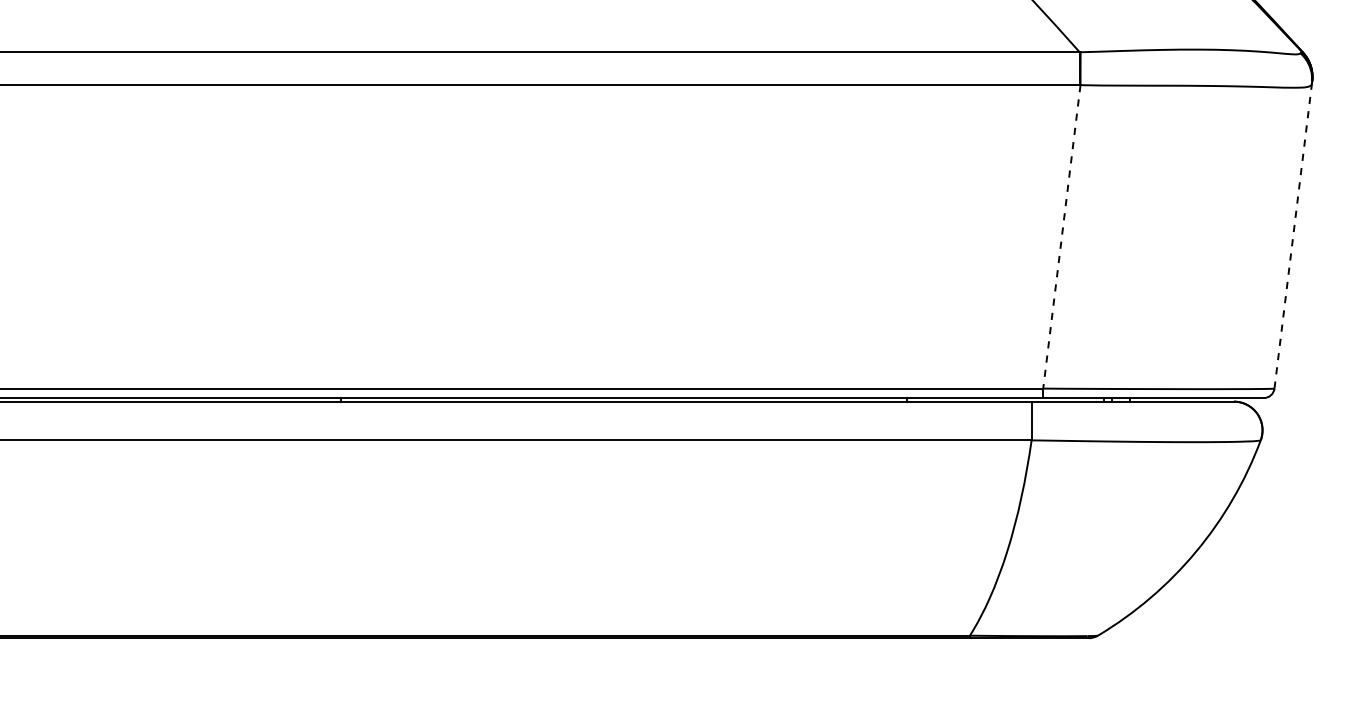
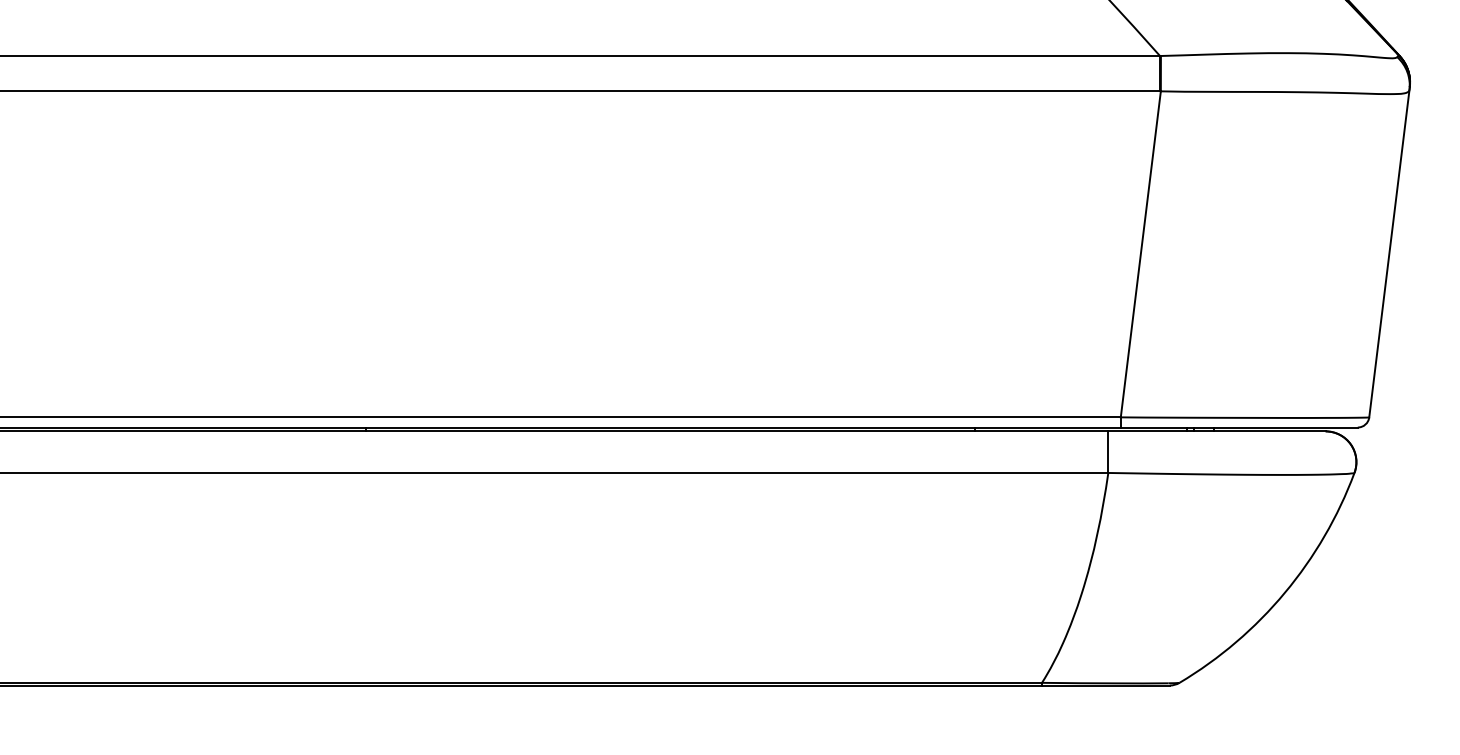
line: (1293, 234) -> (1389, 251), dashed -> solid
line: (1061, 236) -> (1140, 253), dashed -> solid

